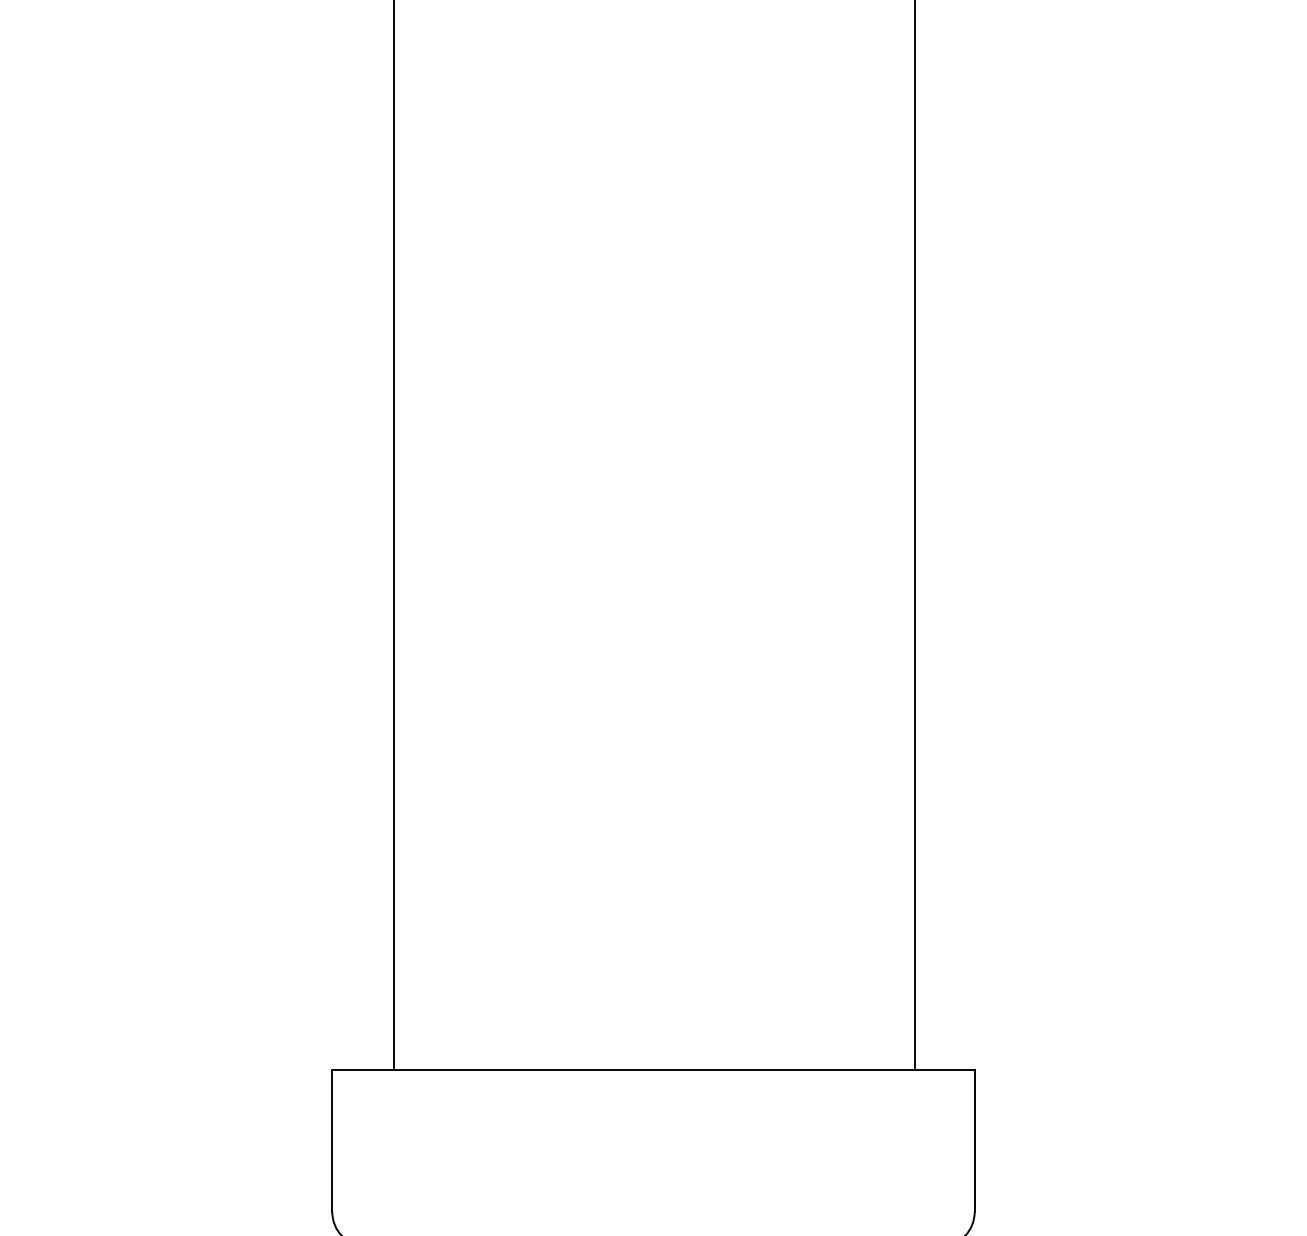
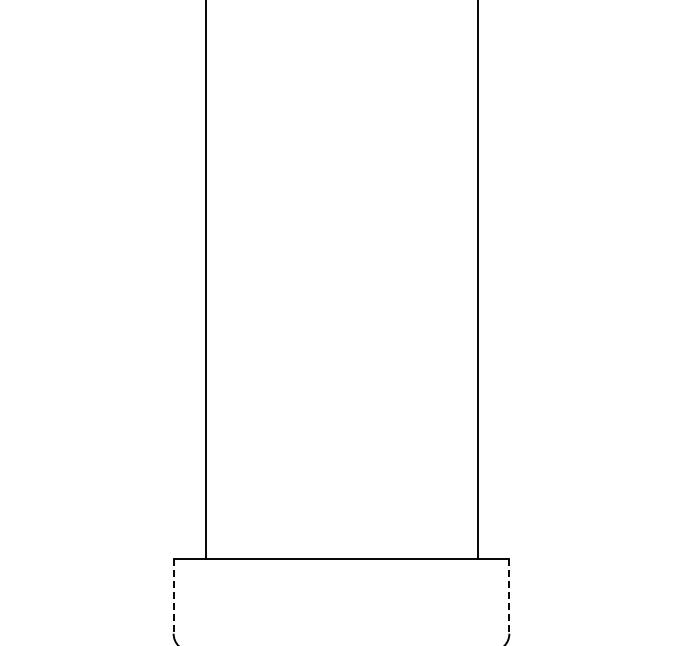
line: (332, 1143) -> (173, 597), solid -> dashed
line: (974, 1143) -> (509, 597), solid -> dashed

